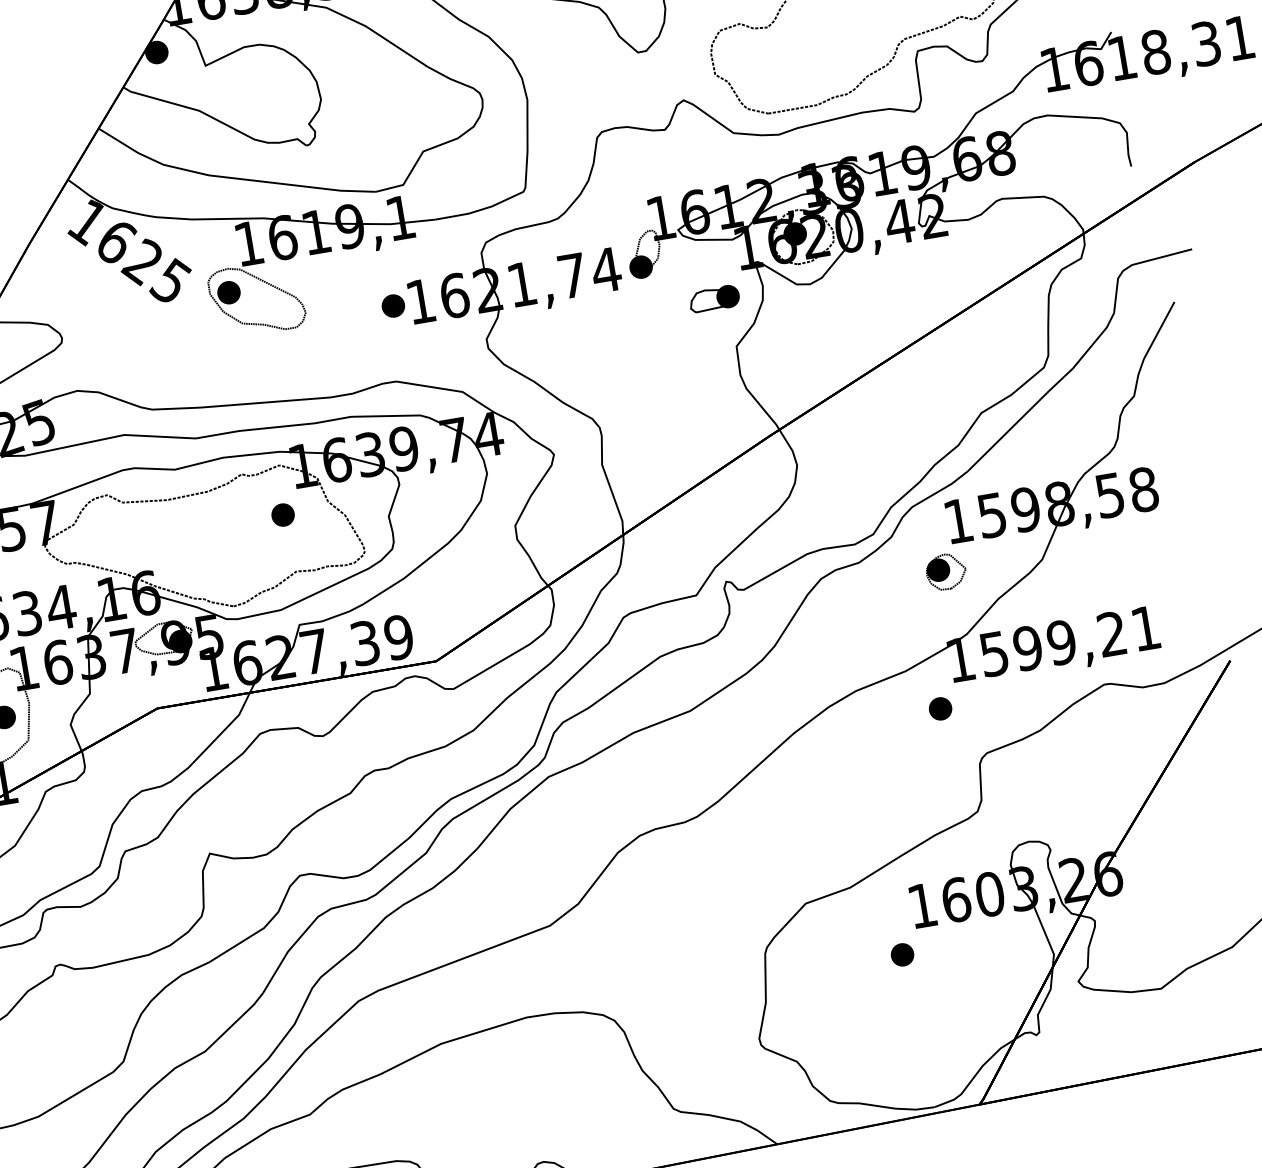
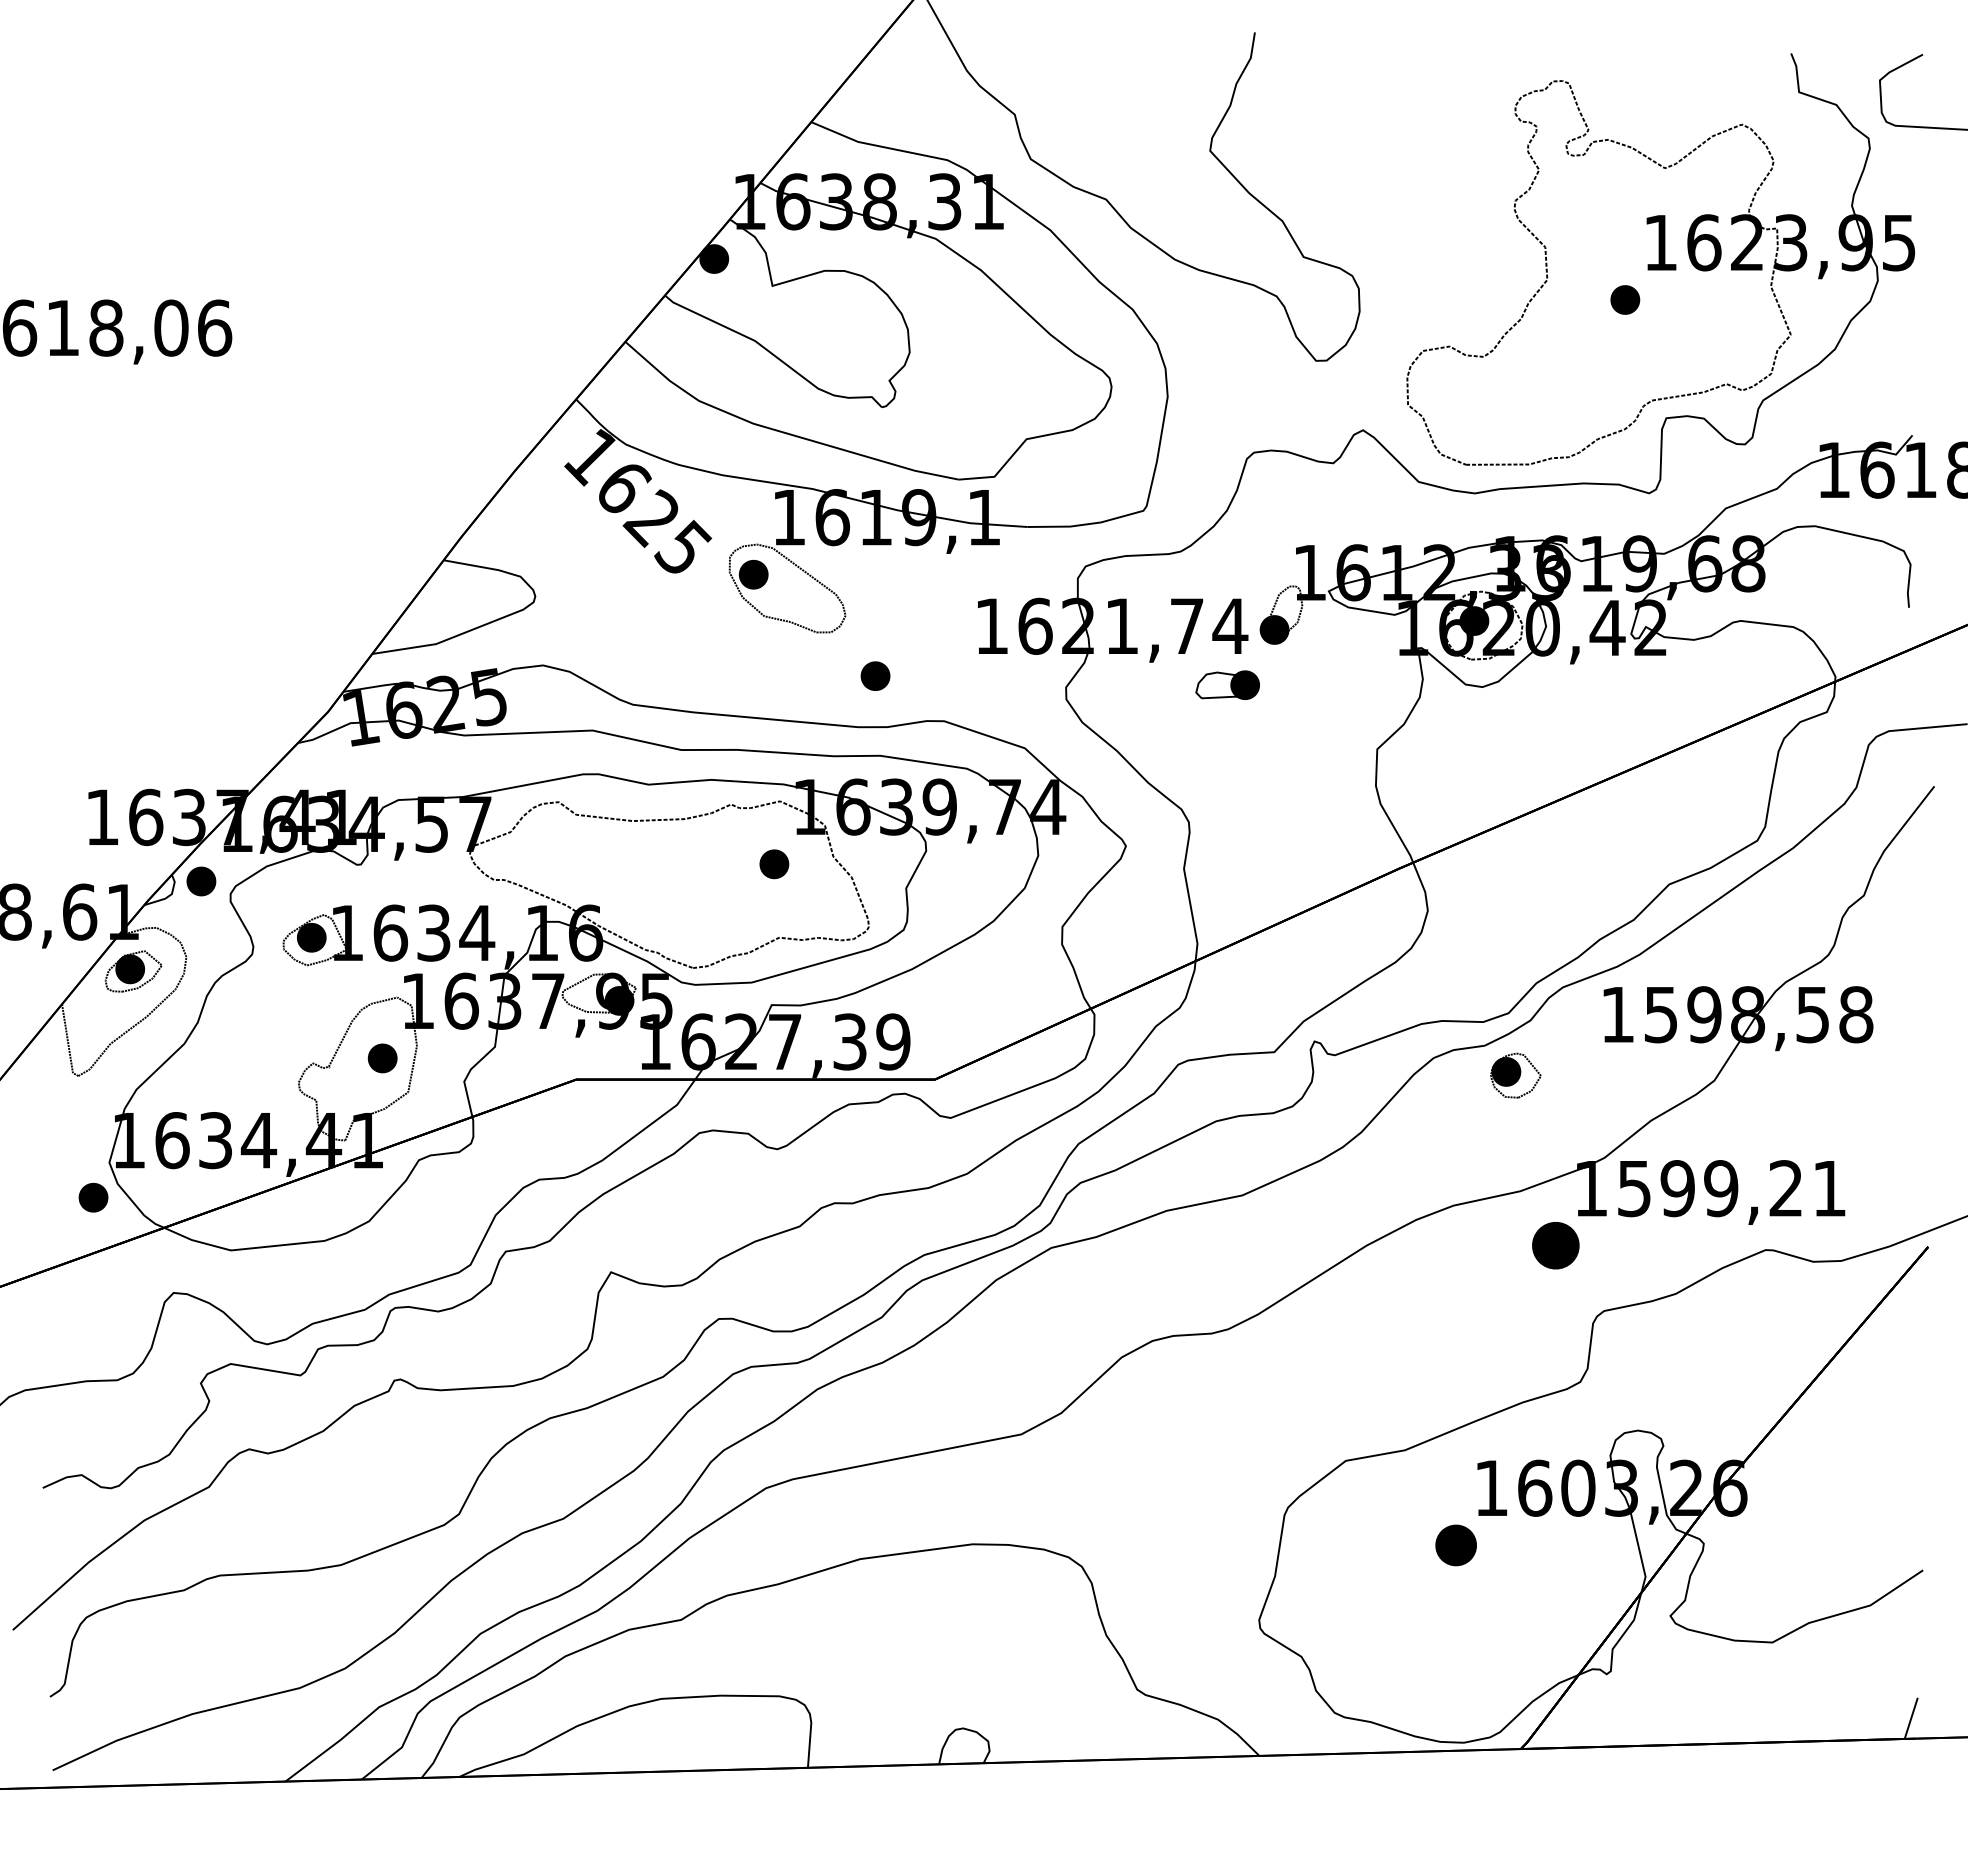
part: (714, 298) -> (1227, 684), moved
part: (393, 305) -> (875, 675), moved
part: (946, 571) -> (1515, 1075), moved
part: (940, 708) -> (1555, 1245), size x1.6
part: (902, 954) -> (1455, 1545), size x1.4

